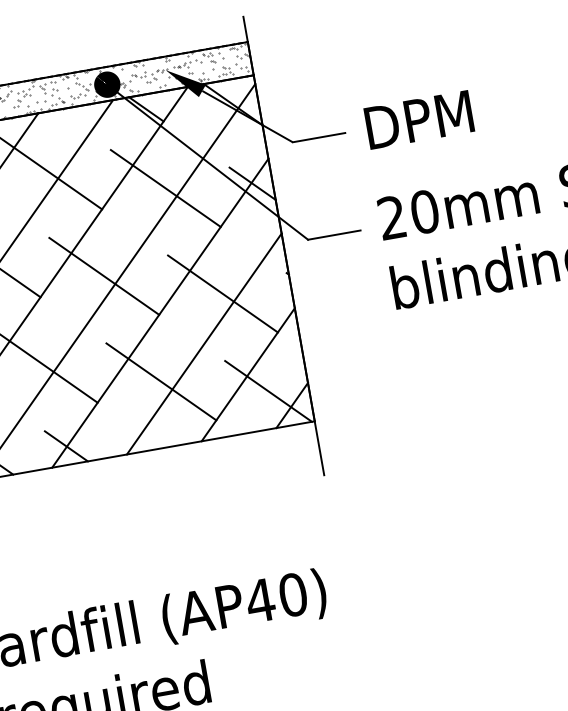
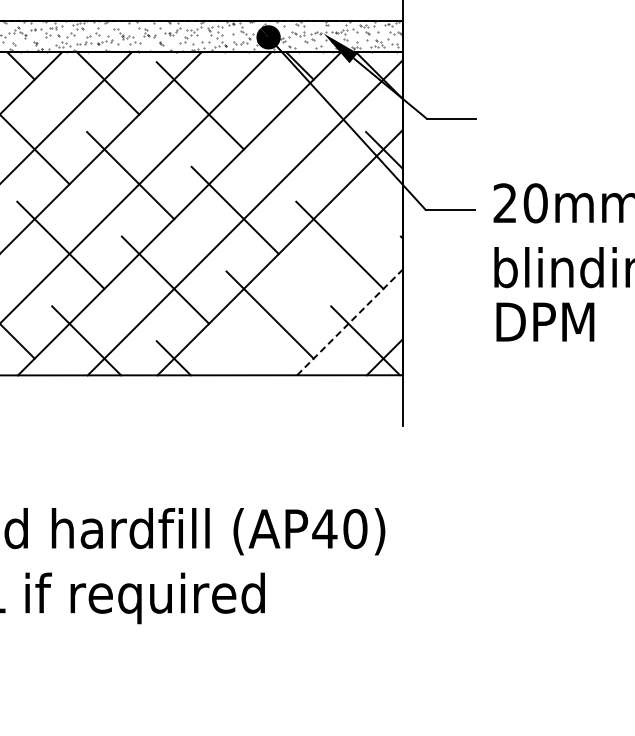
text: (419, 119) -> (545, 321), moved
line: (165, 188) -> (304, 140), removed
line: (203, 343) -> (314, 287), removed
line: (247, 374) -> (349, 322), solid -> dashed

